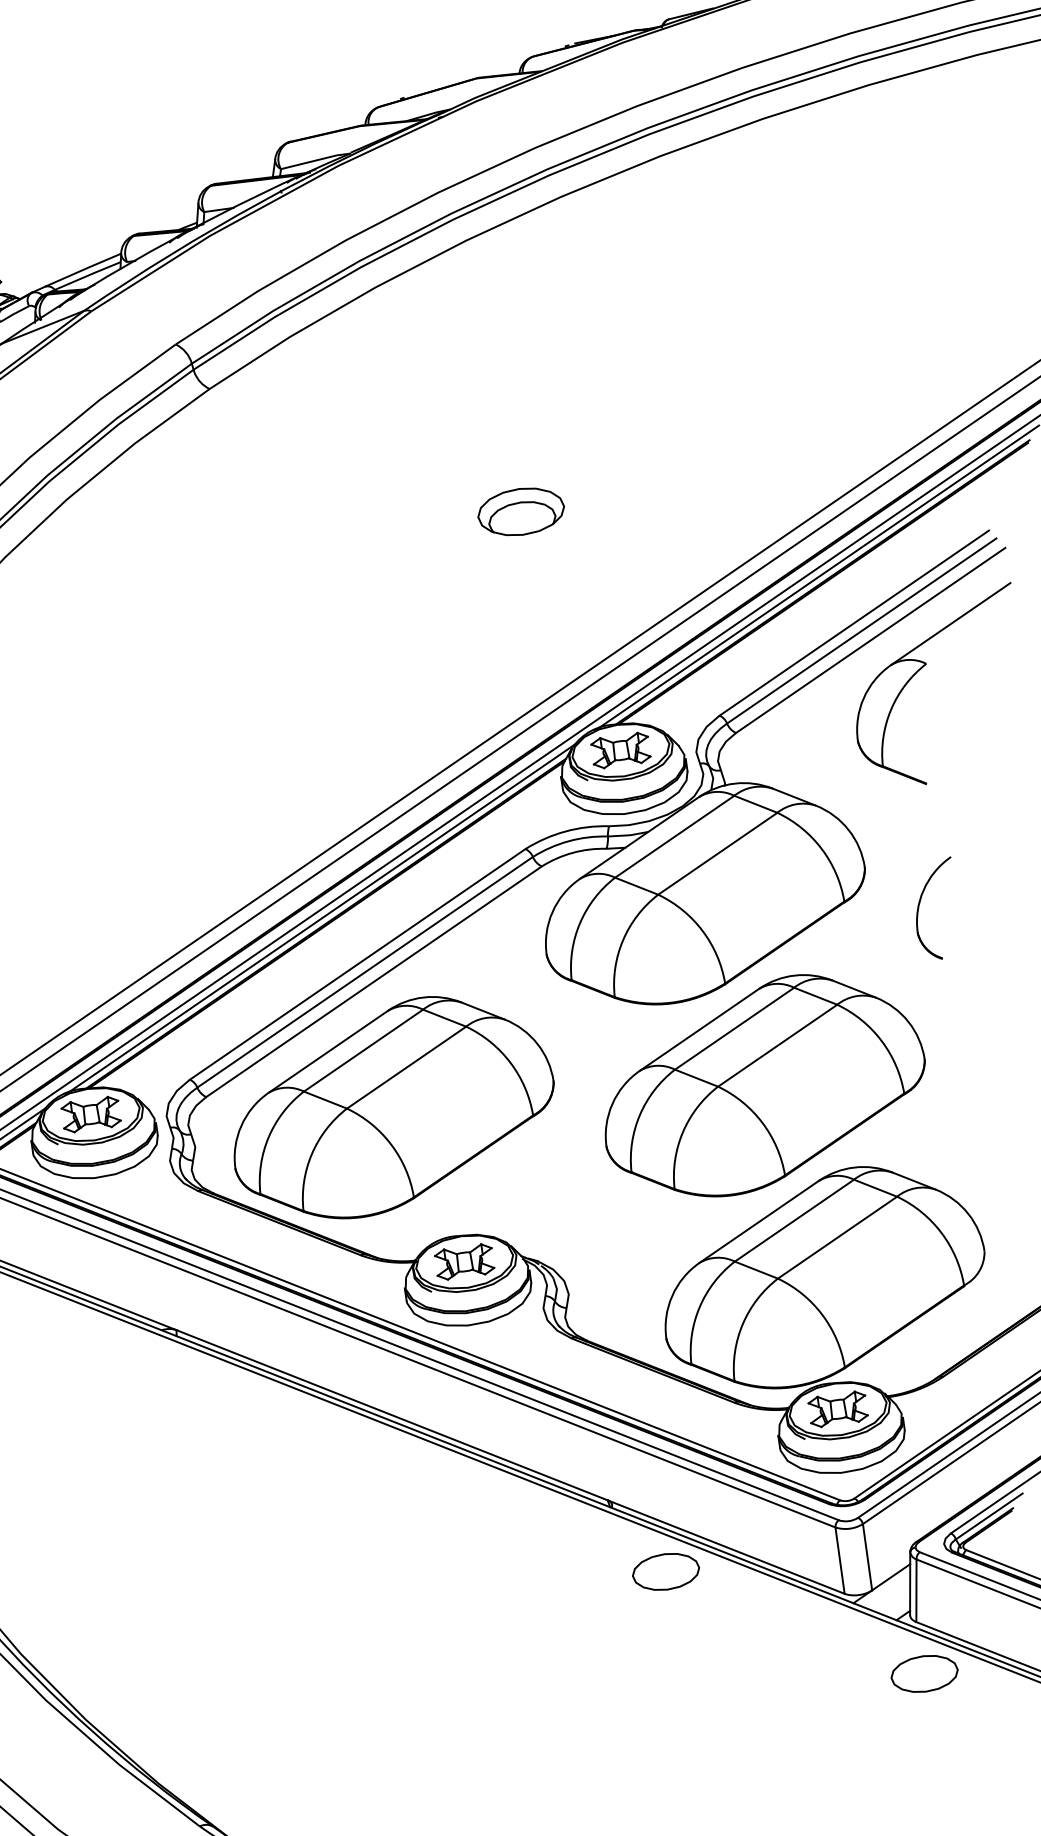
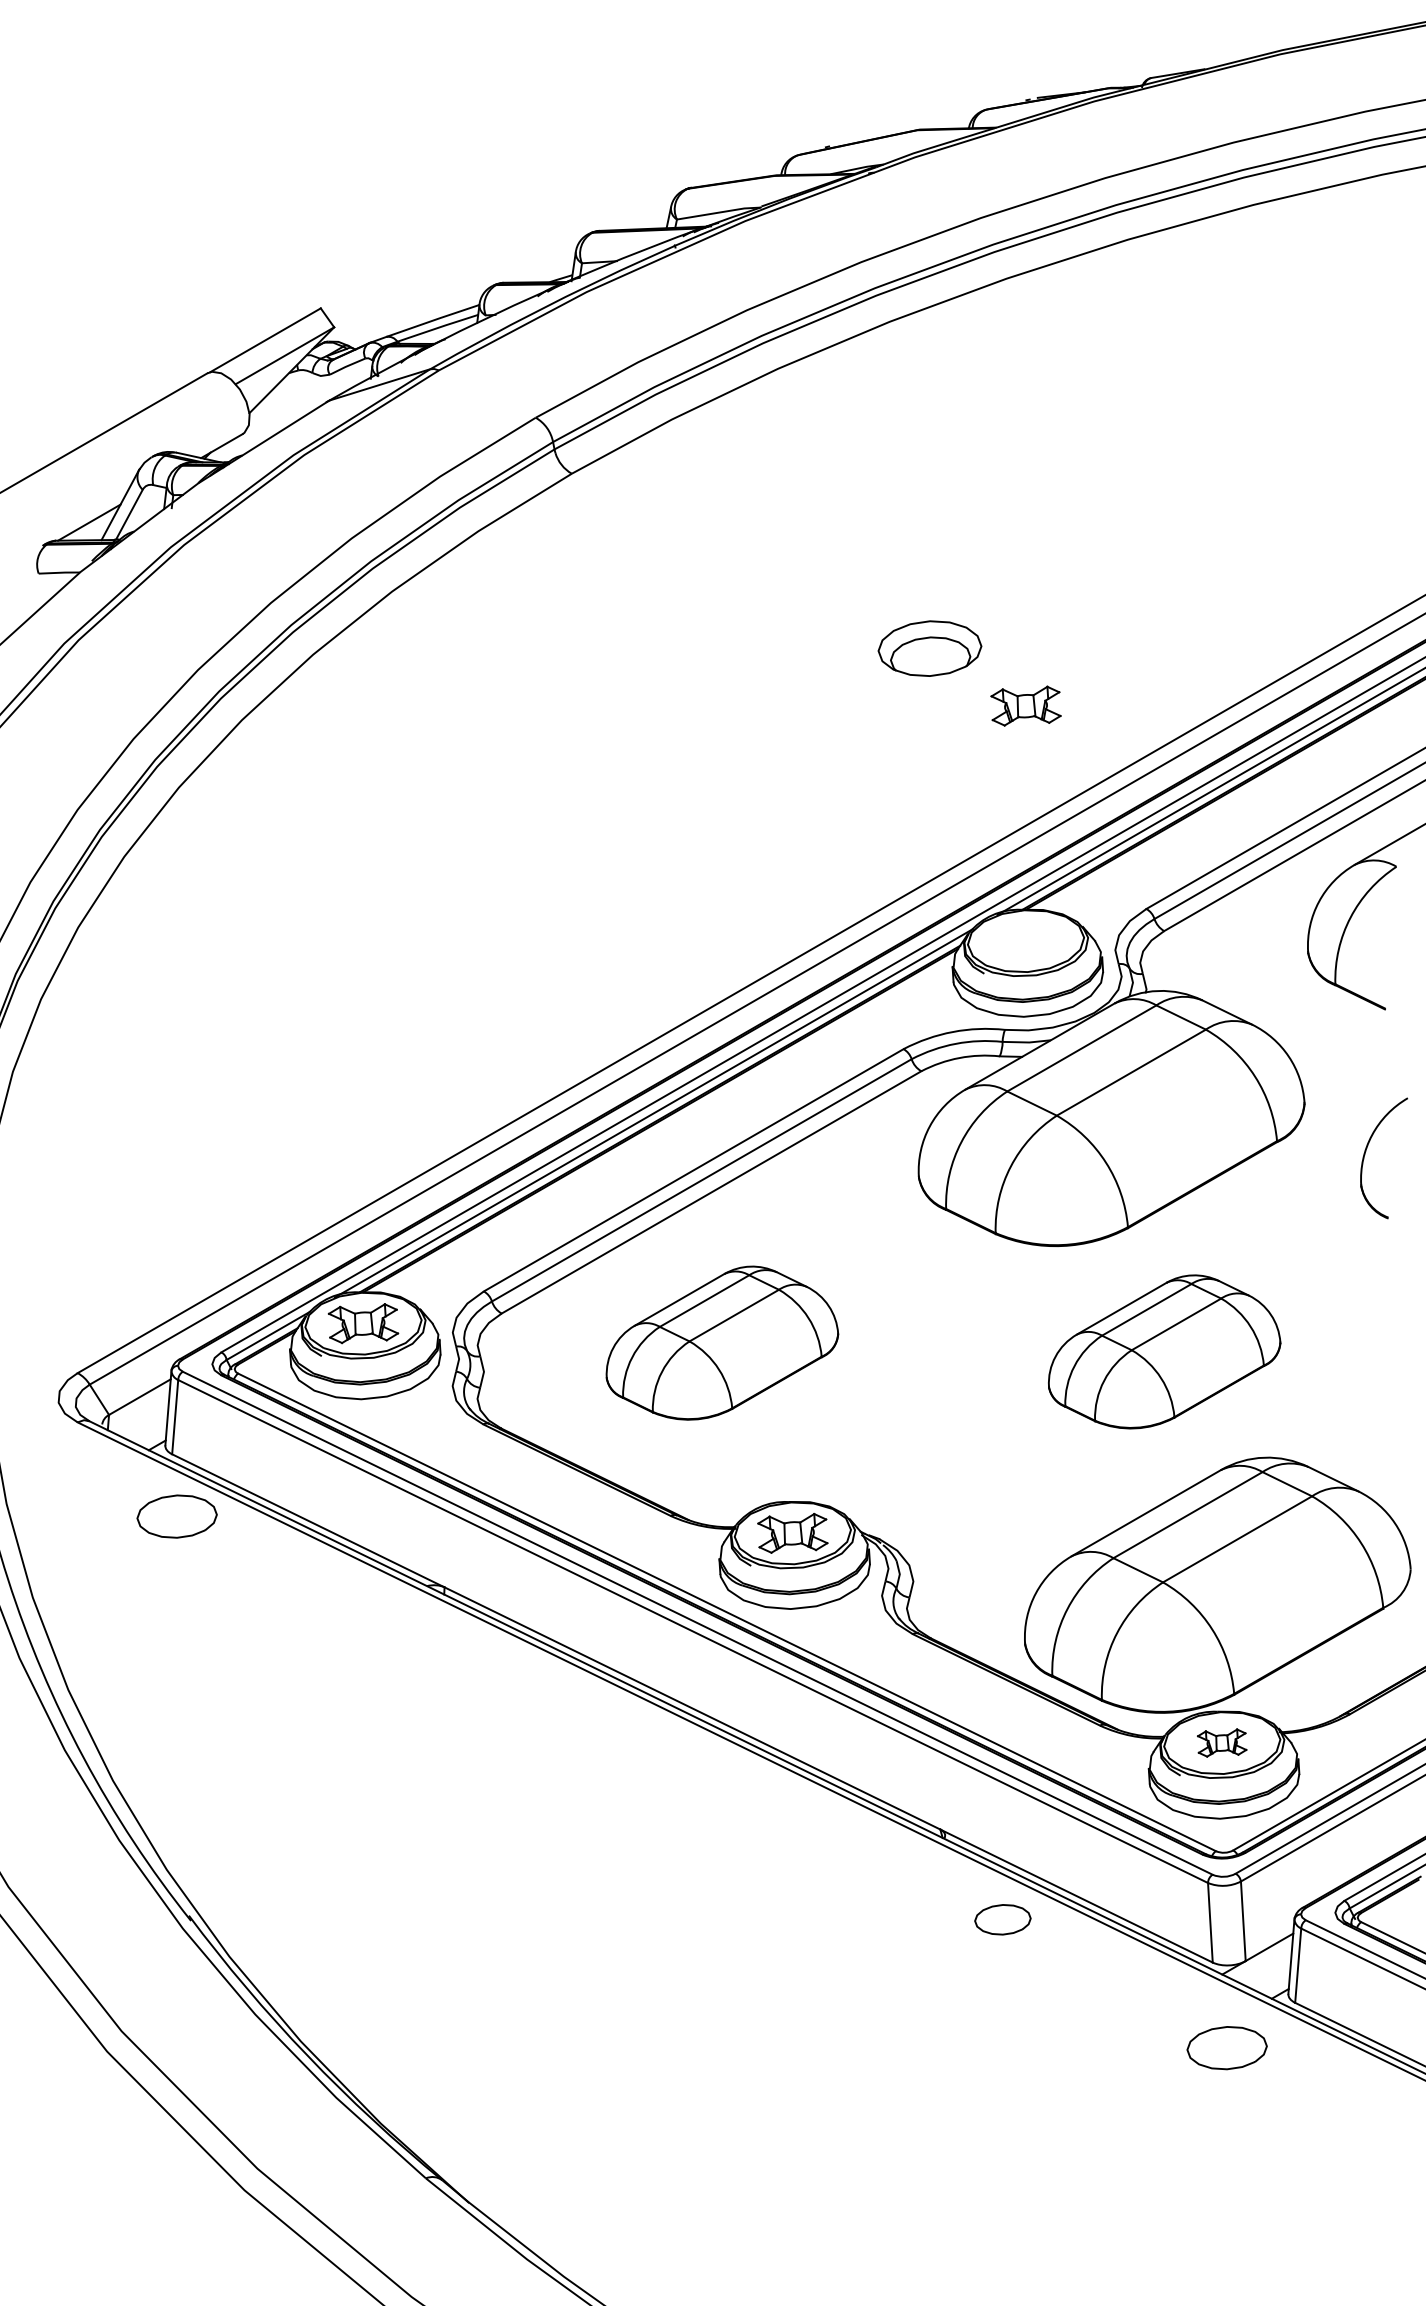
part: (620, 750) -> (1025, 705), moved
part: (763, 1085) -> (1164, 1351), size x0.6
part: (393, 1106) -> (722, 1342), size x0.6
part: (837, 1408) -> (1221, 1742), size x0.7
part: (665, 1571) -> (1002, 1919), size x0.7
part: (924, 1674) -> (1226, 2048), moved

